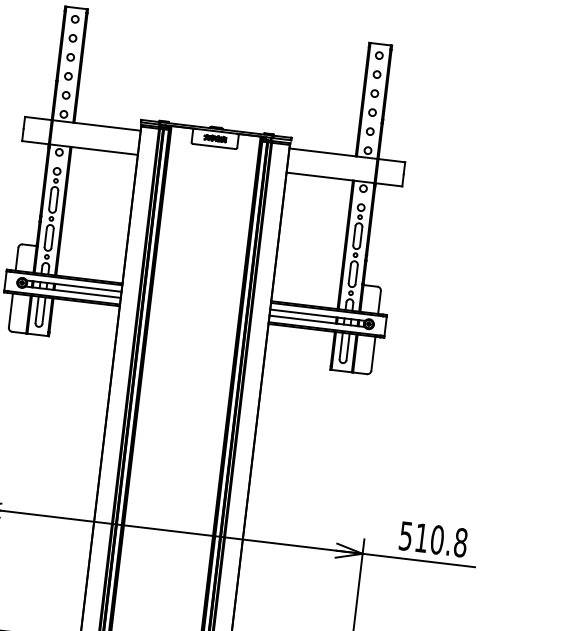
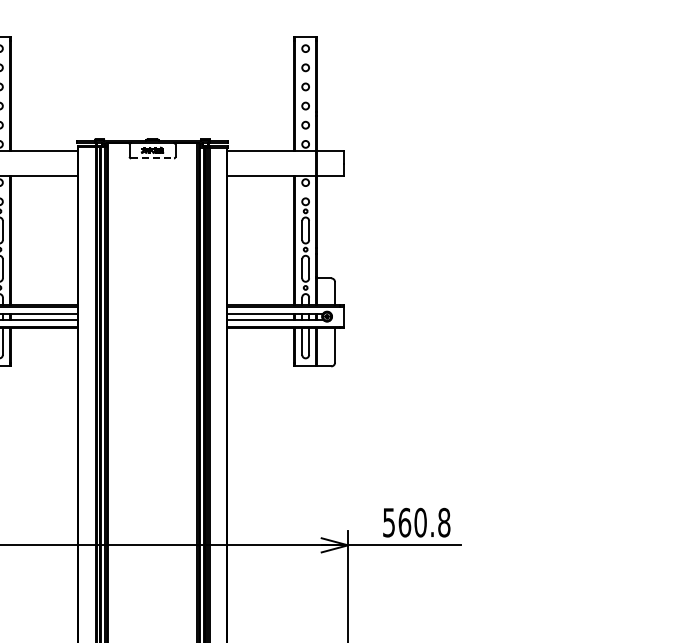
line: (215, 146) -> (153, 158), solid -> dashed
text: (421, 537) -> (404, 522), 510.8 -> 560.8

